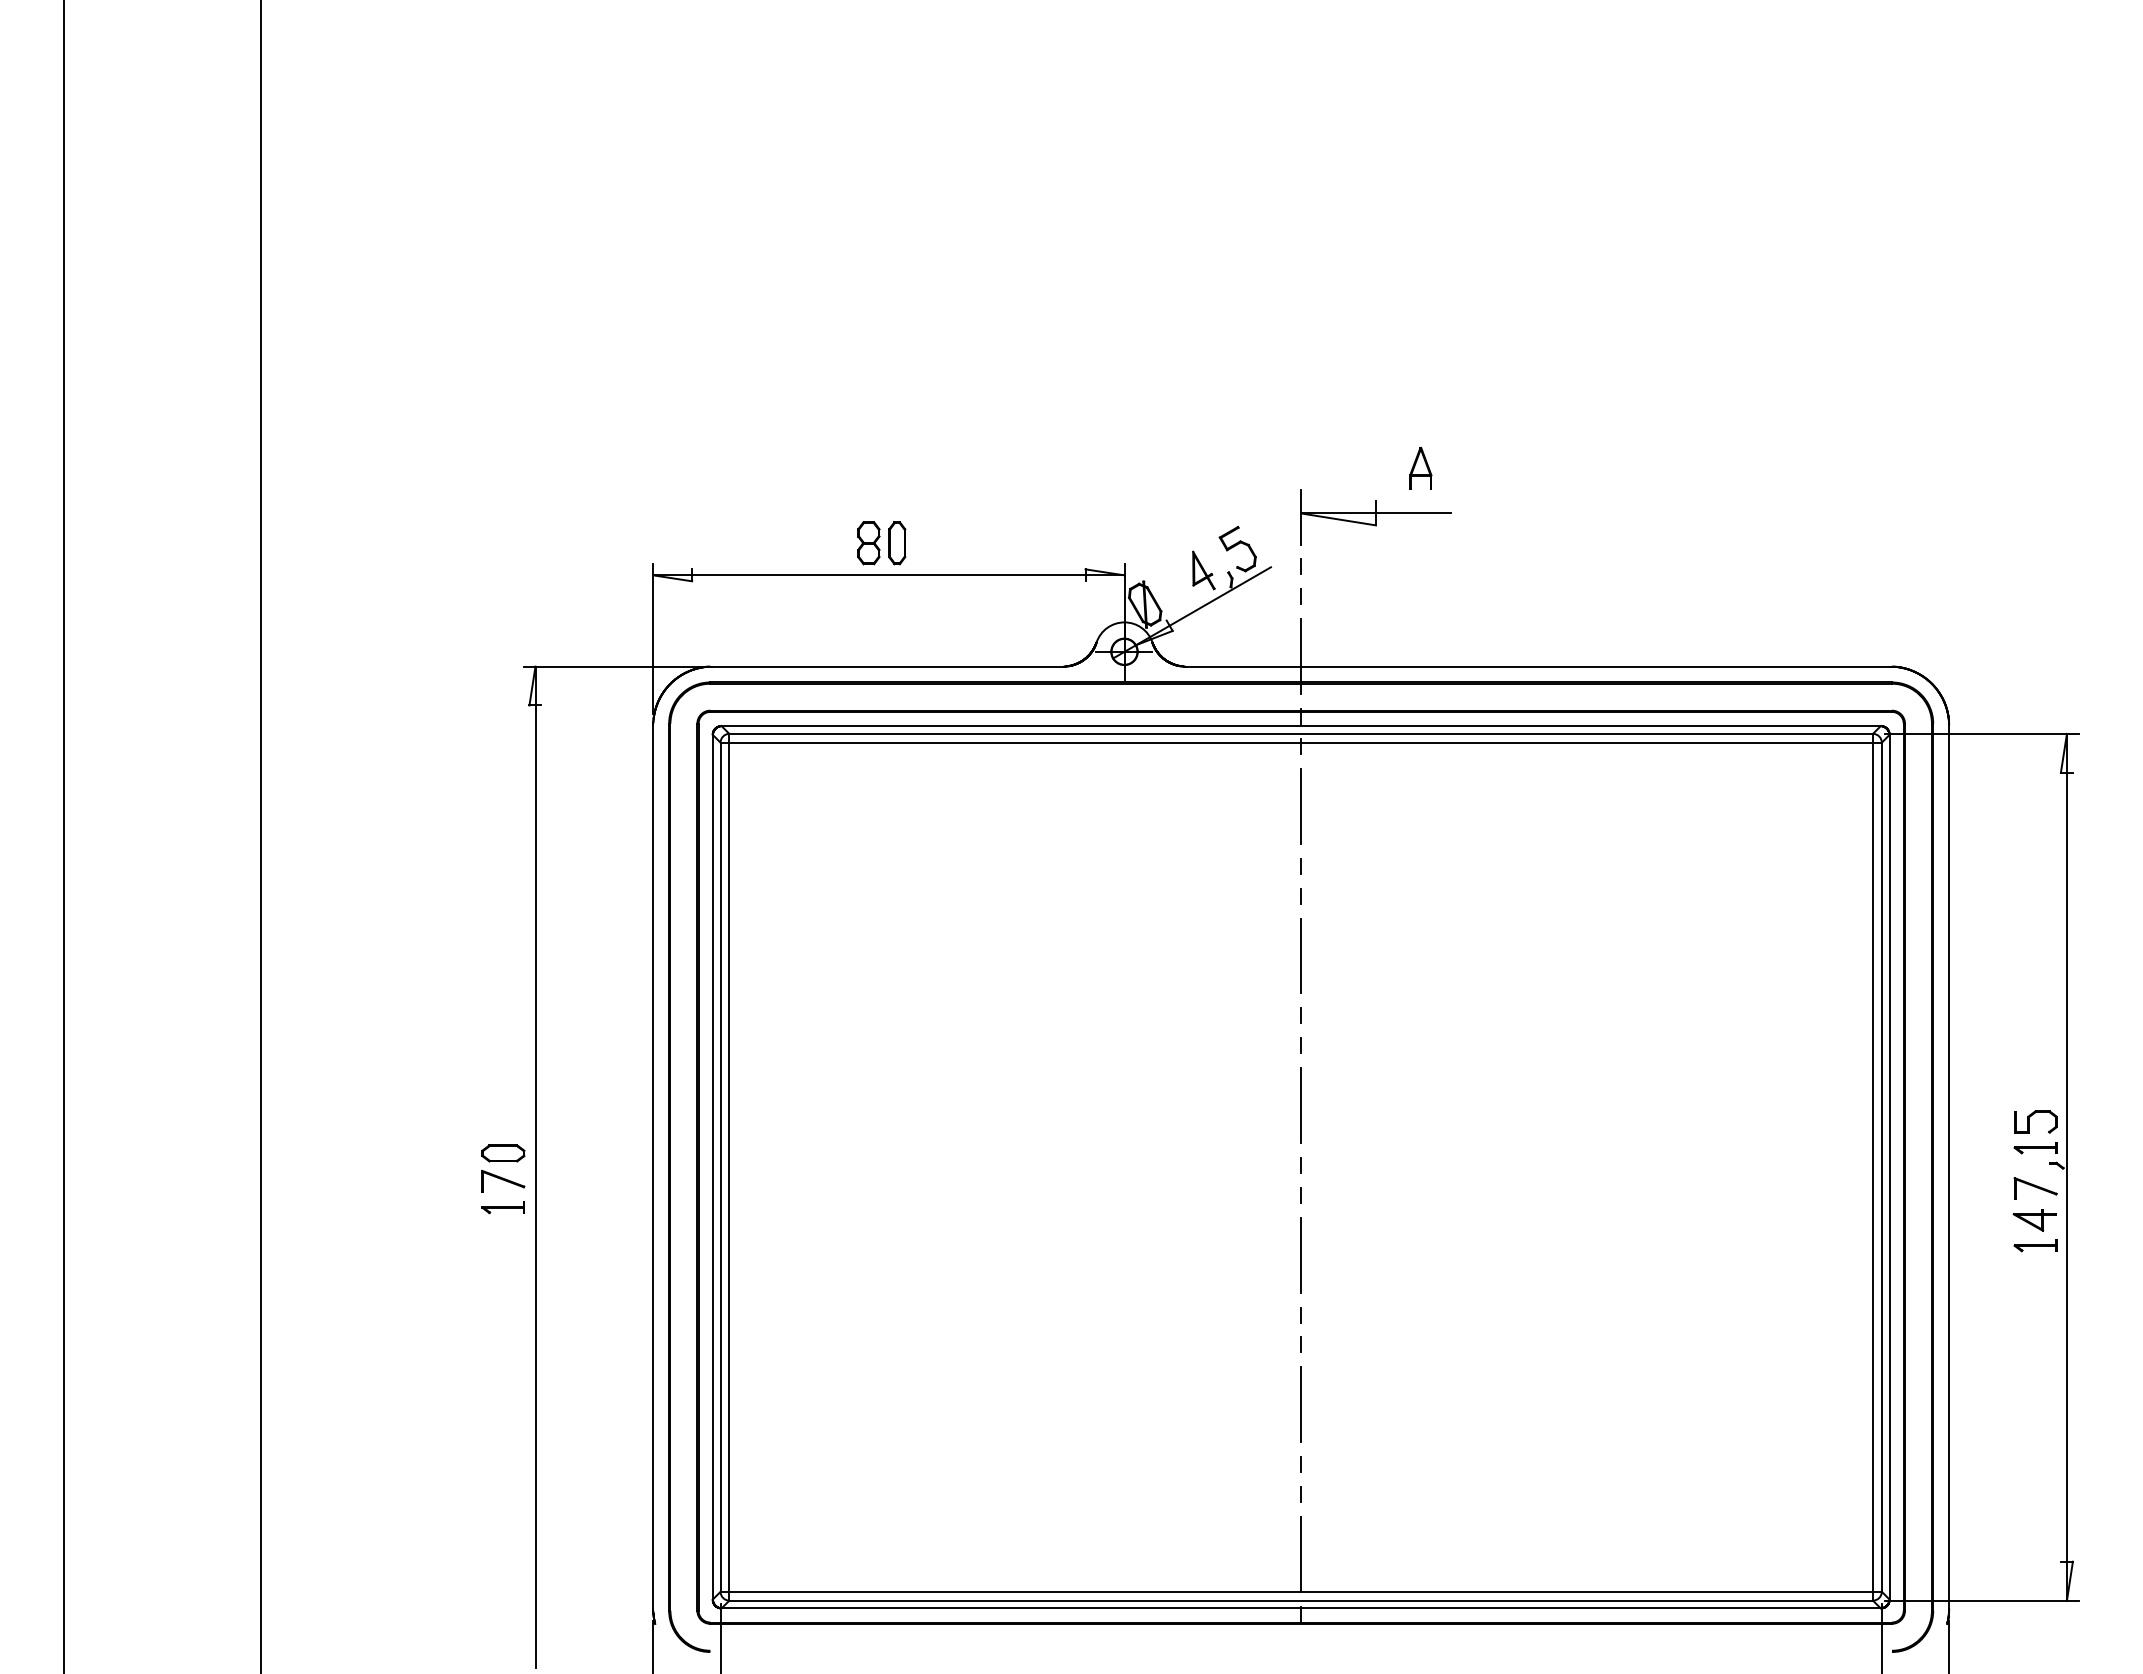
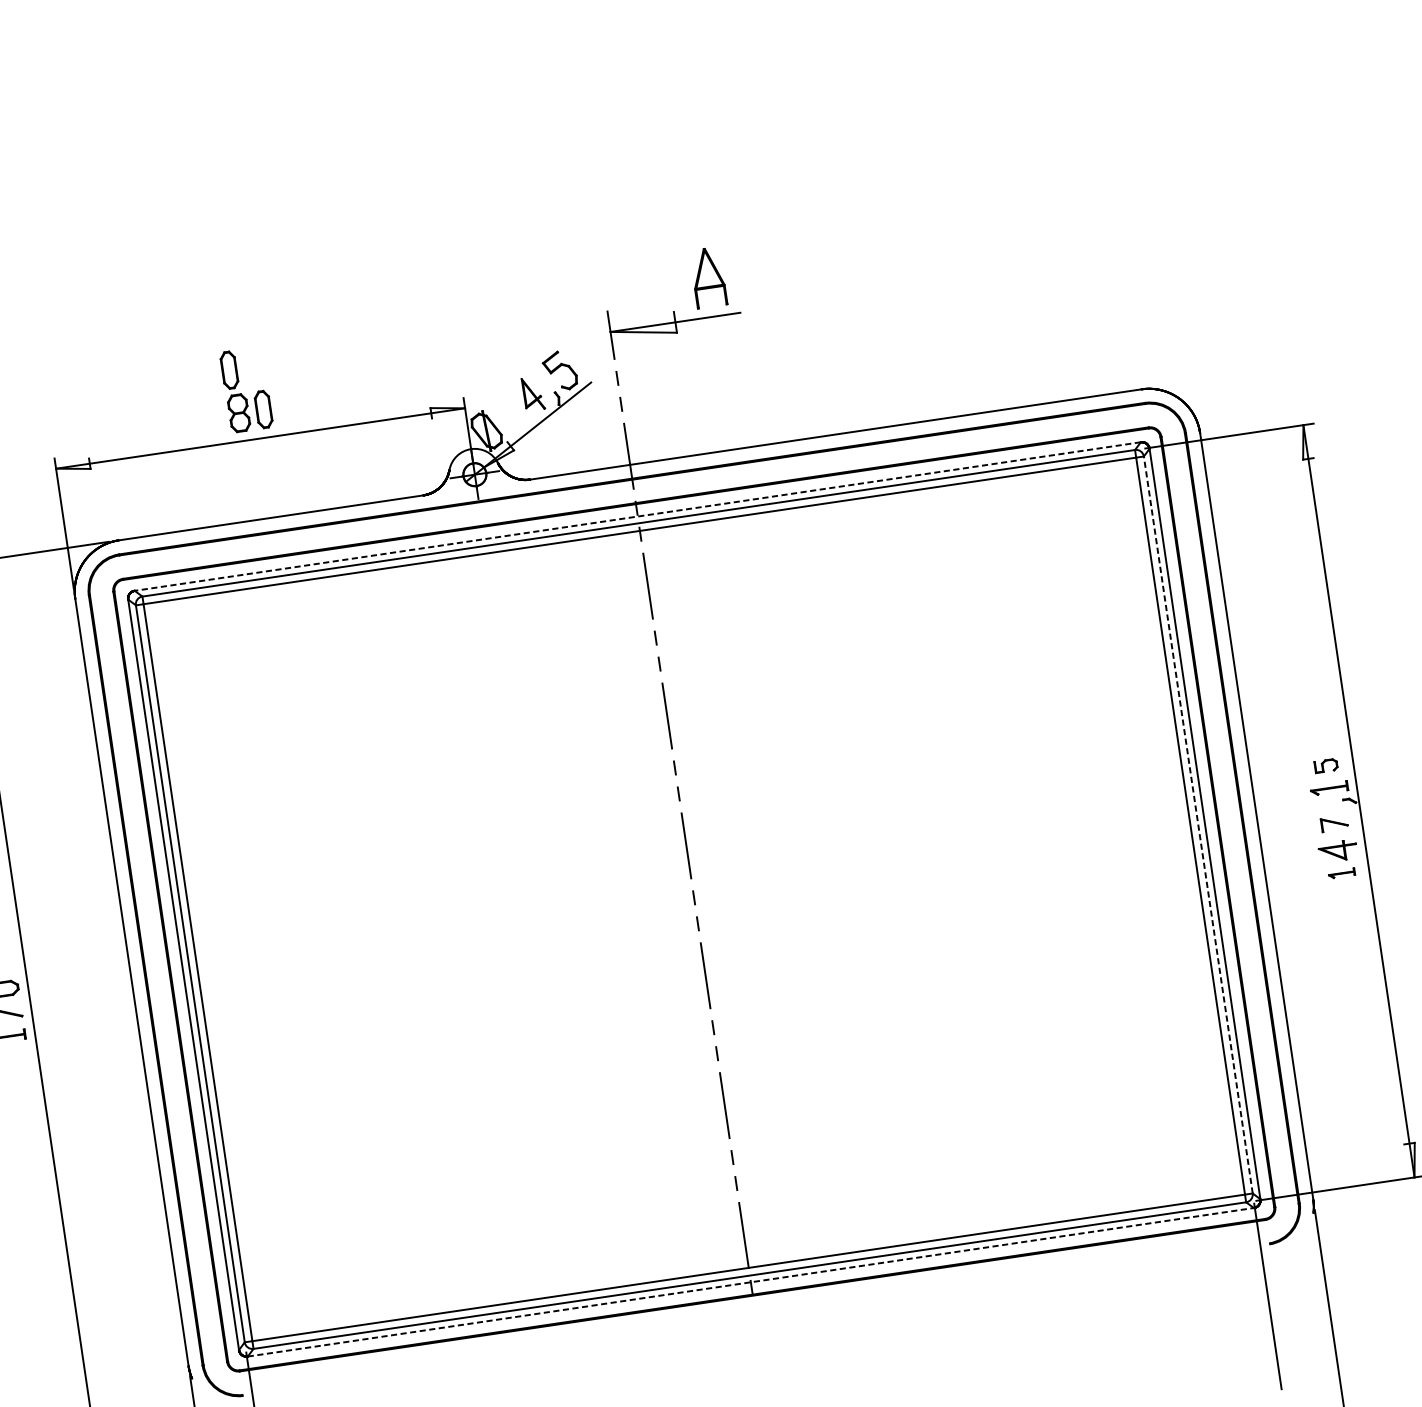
part: (1420, 468) -> (708, 277), size x1.6
part: (865, 493) -> (229, 370), added
line: (1301, 726) -> (638, 516), solid -> dashed
part: (2035, 1121) -> (1325, 765), size x0.6
line: (1881, 1167) -> (1198, 825), solid -> dashed
part: (2035, 1188) -> (1334, 823), size x0.7
part: (2035, 1245) -> (1341, 873), size x0.7
line: (1301, 1608) -> (751, 1282), solid -> dashed

